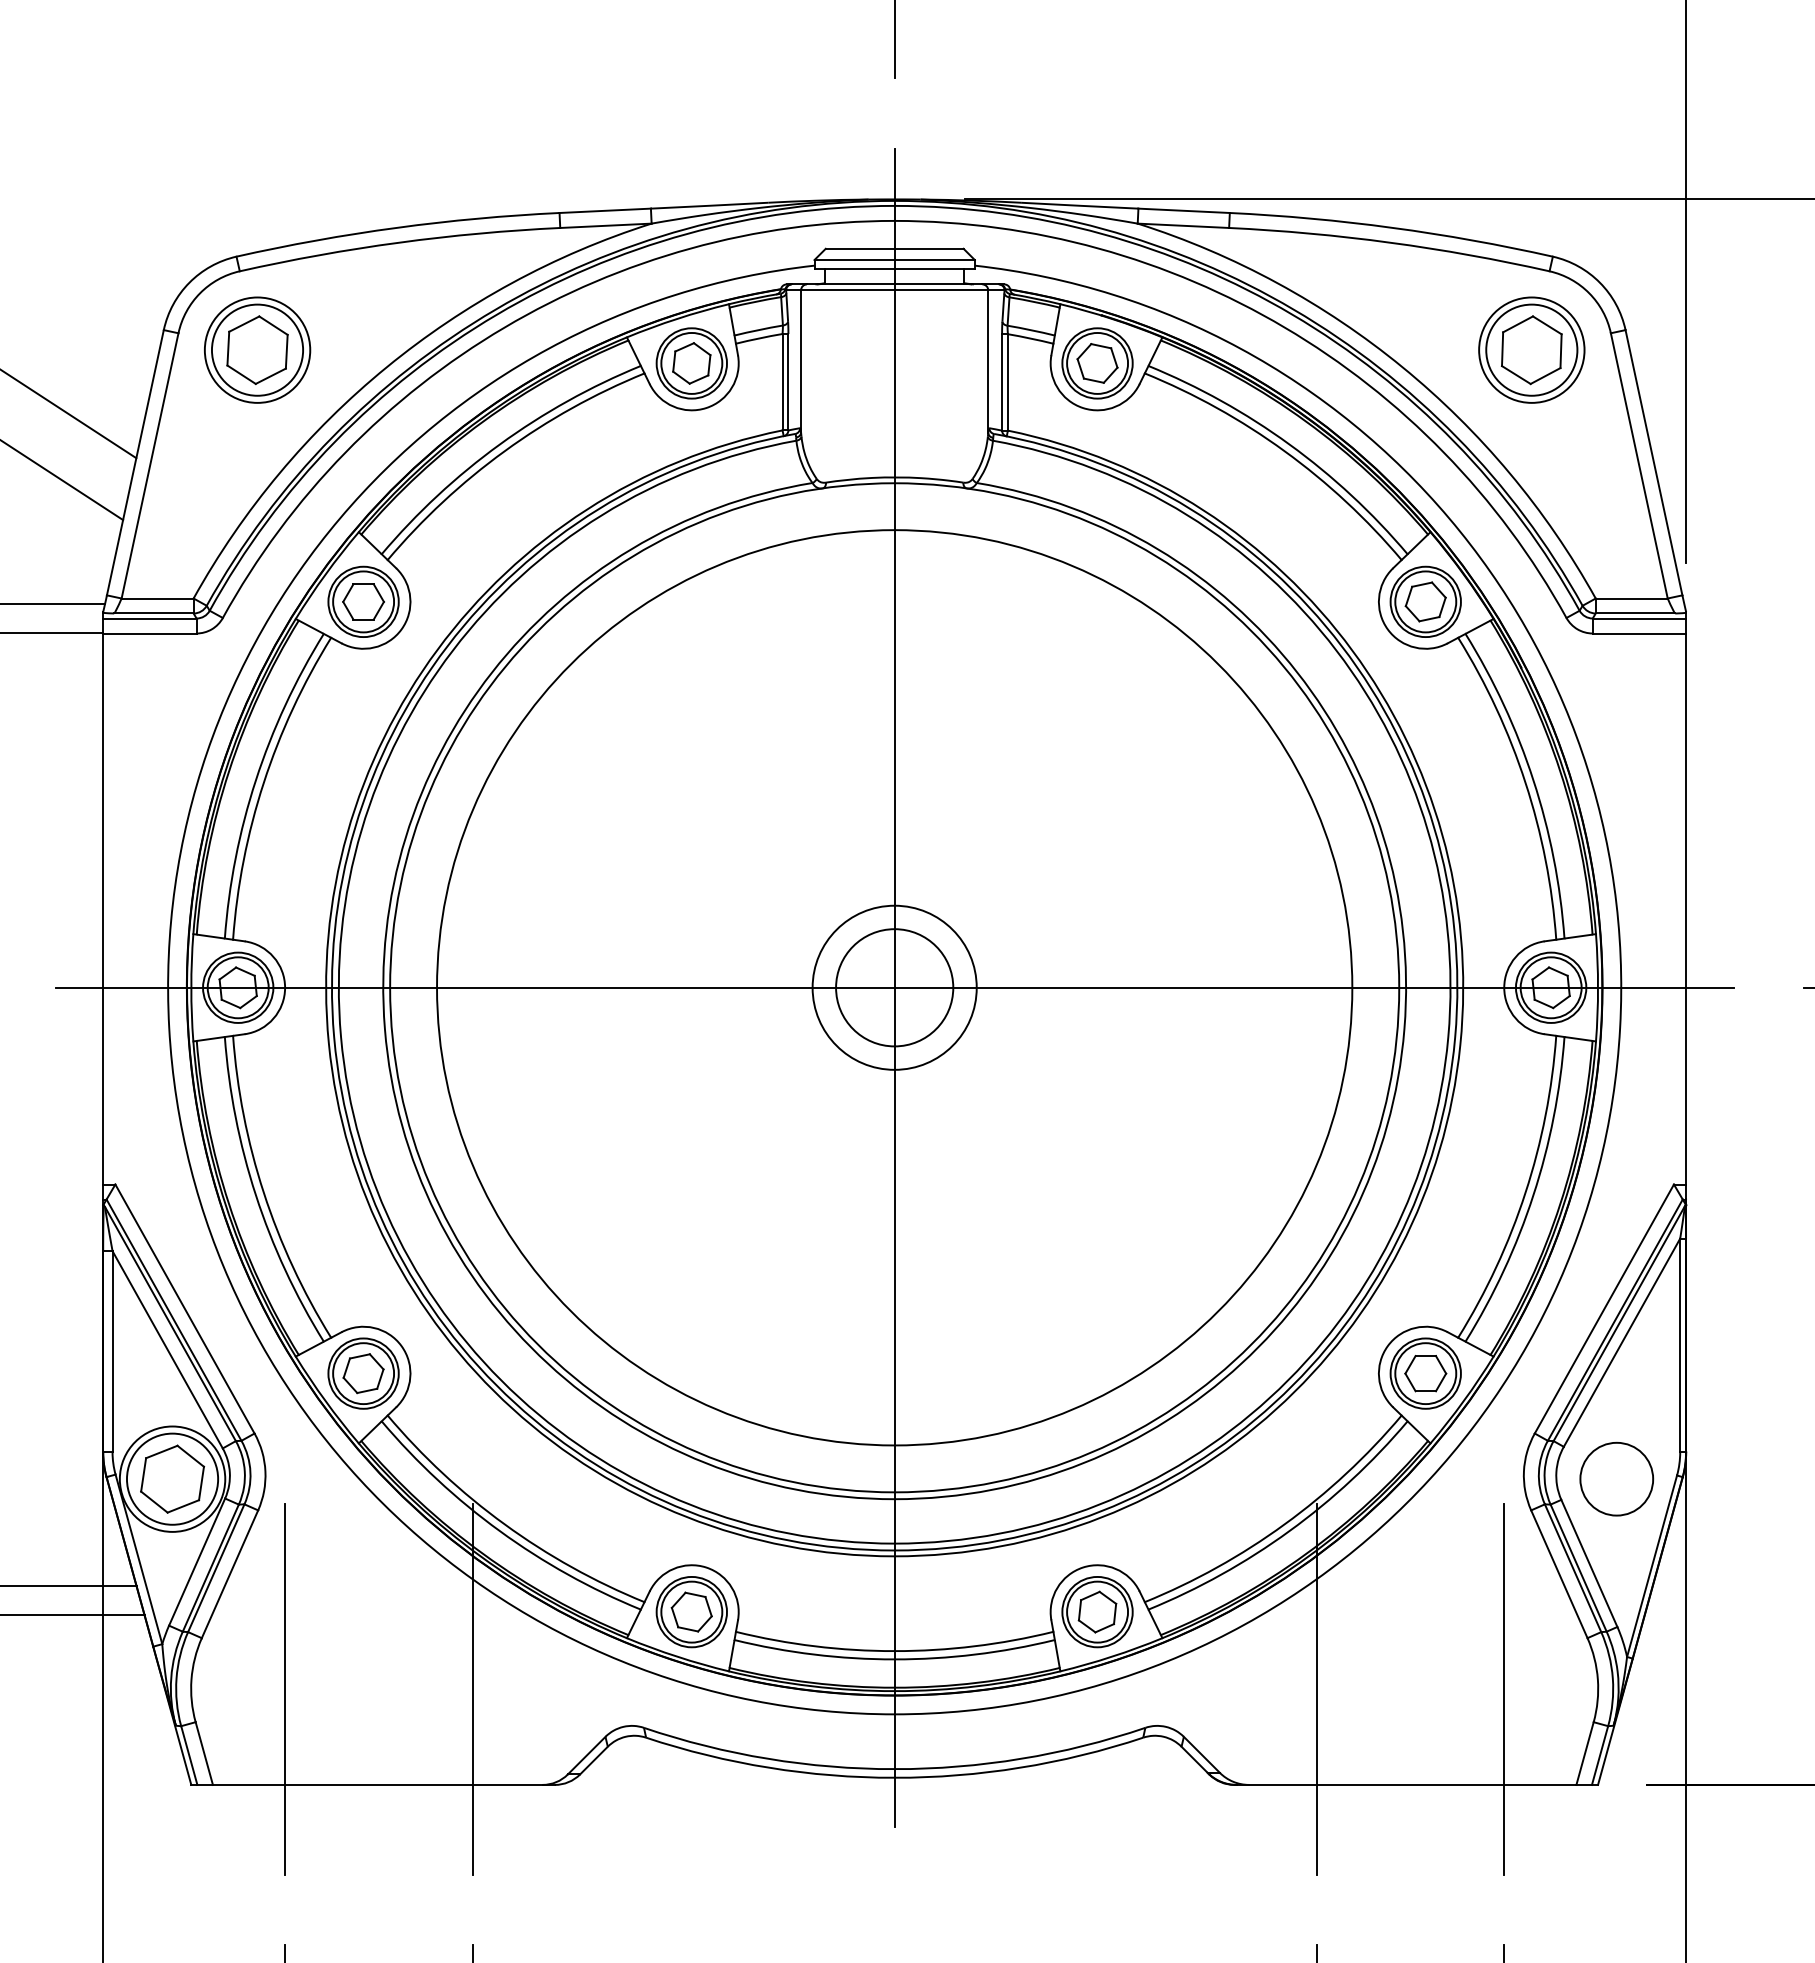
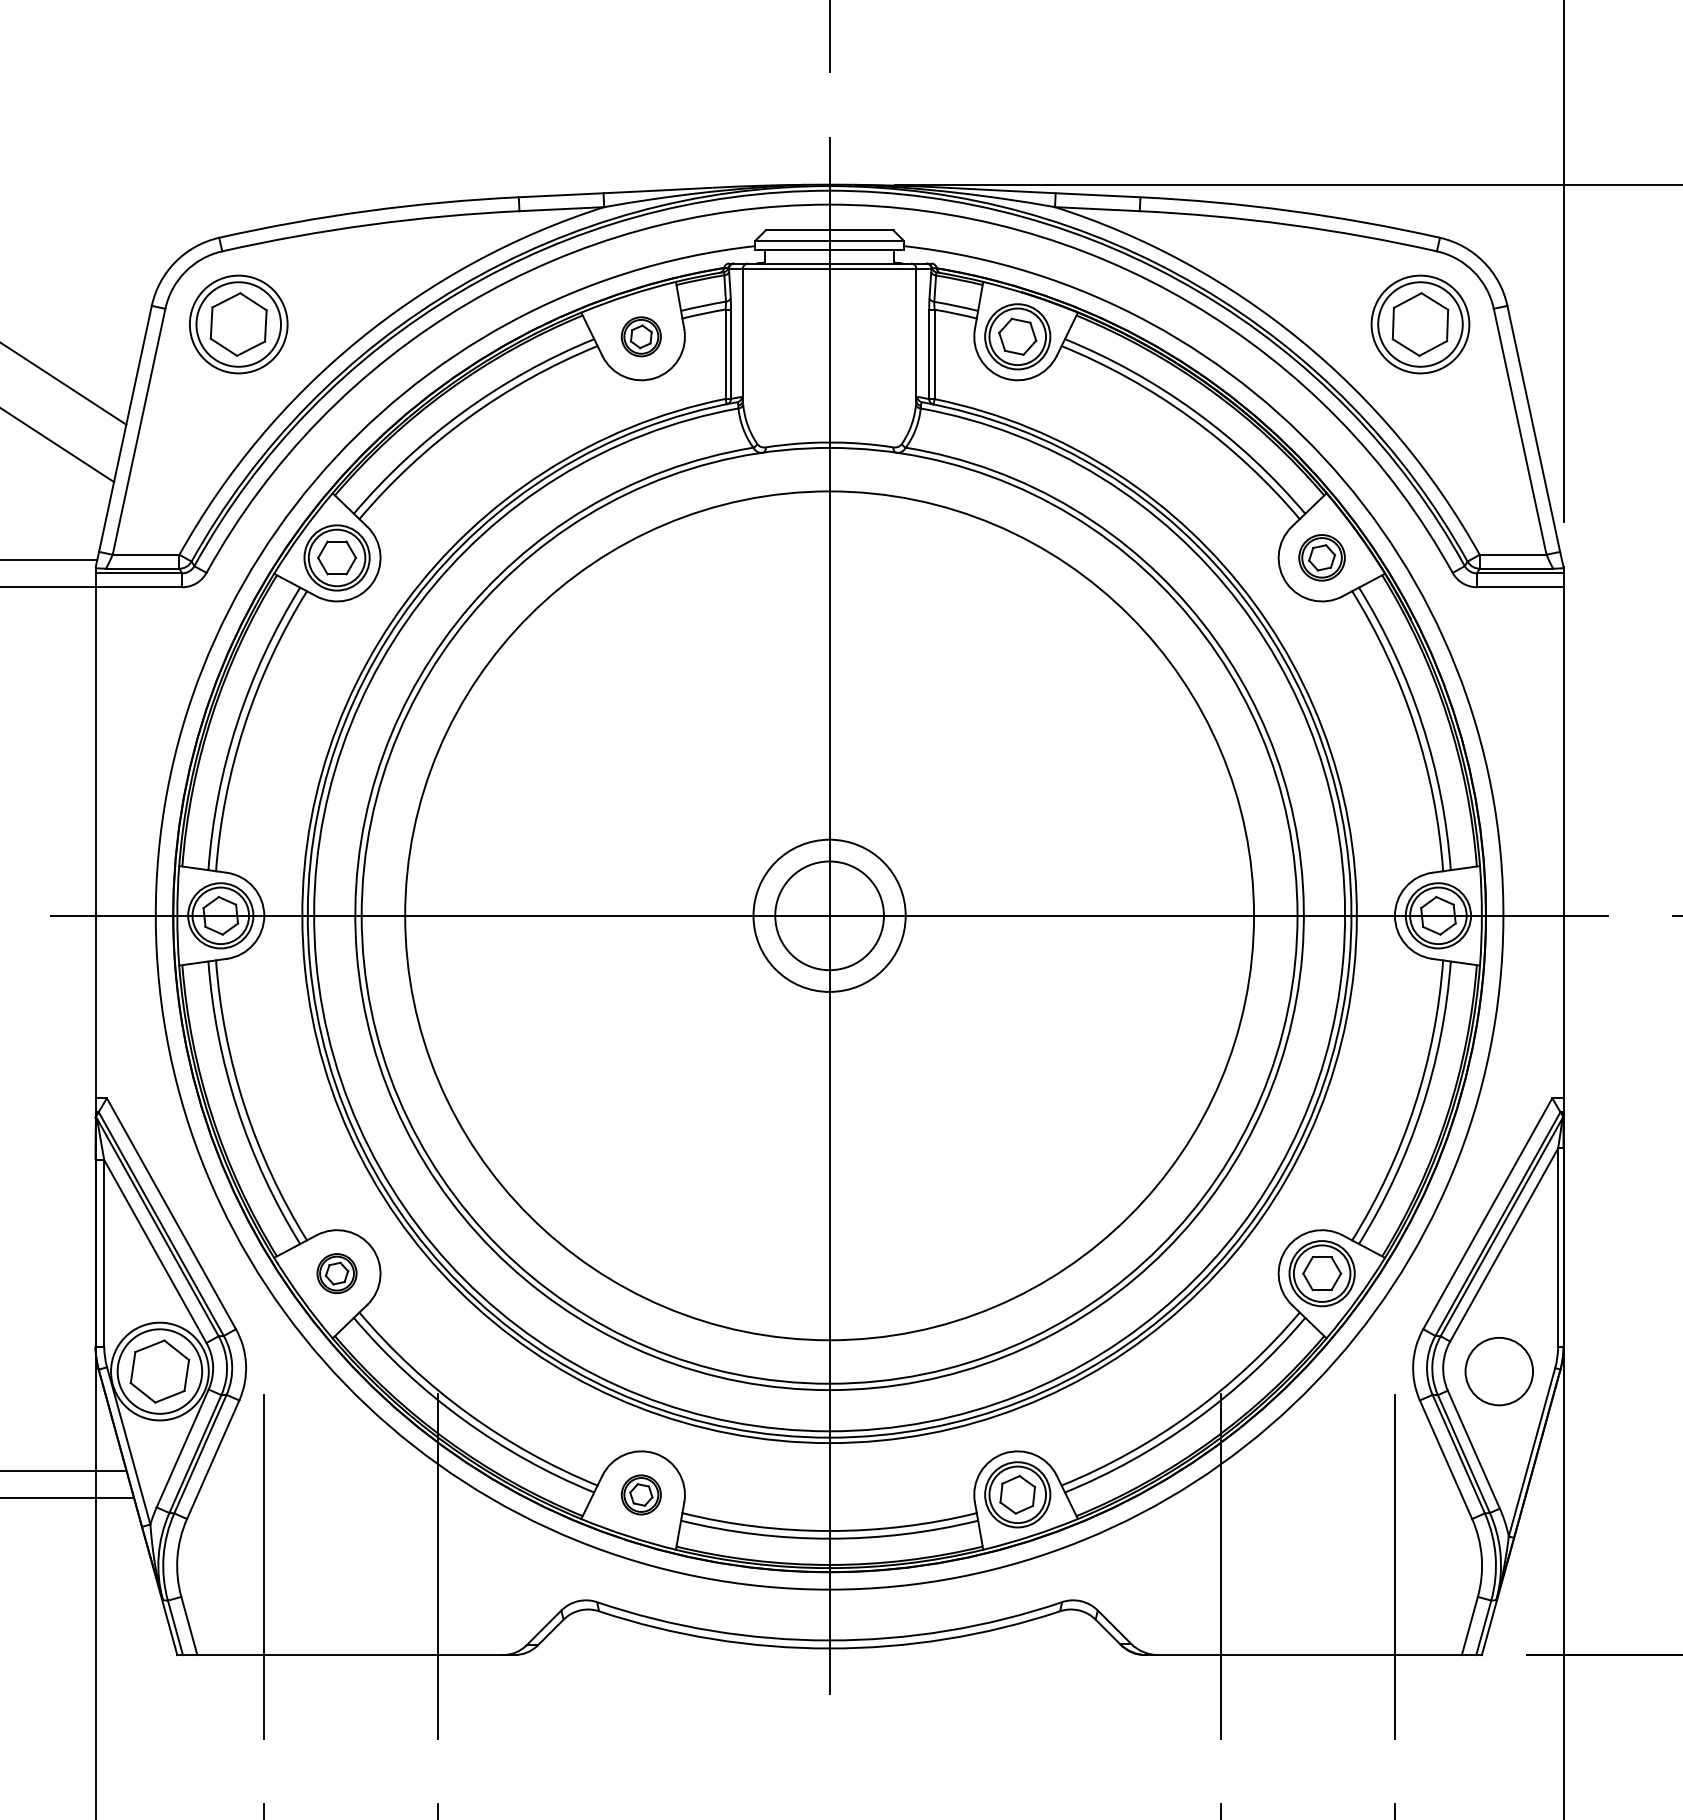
part: (691, 363) -> (641, 336), size x0.6
part: (1425, 601) -> (1321, 557), size x0.7
part: (363, 1373) -> (336, 1273), size x0.6
part: (691, 1612) -> (641, 1495), size x0.6

